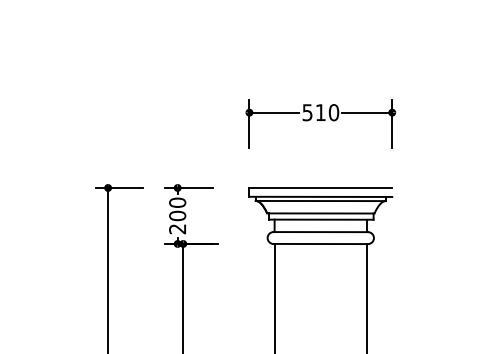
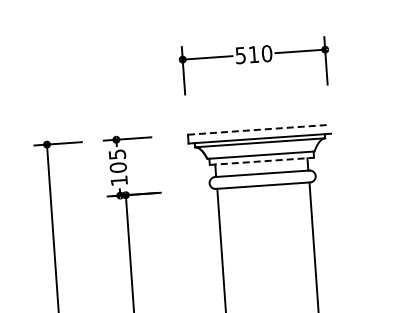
line: (321, 187) -> (259, 129), solid -> dashed
text: (177, 215) -> (118, 167), 200 -> 105
line: (321, 219) -> (262, 161), solid -> dashed

